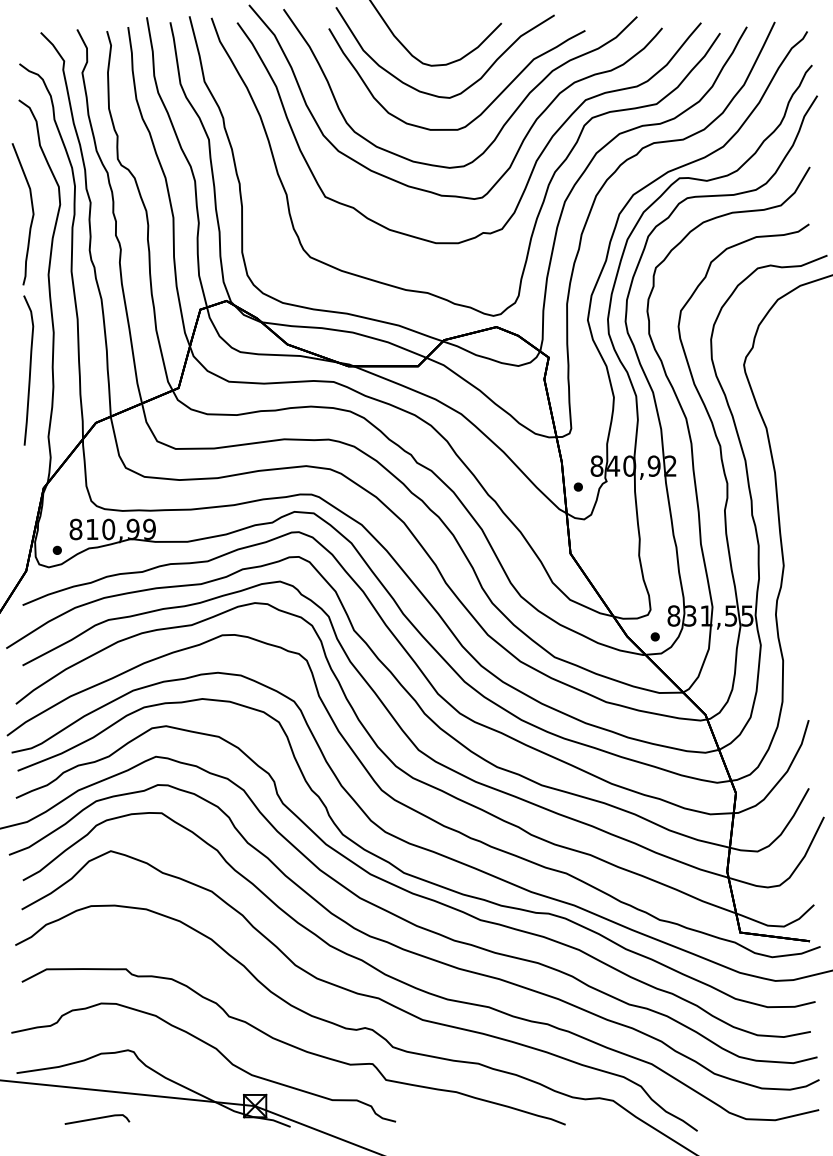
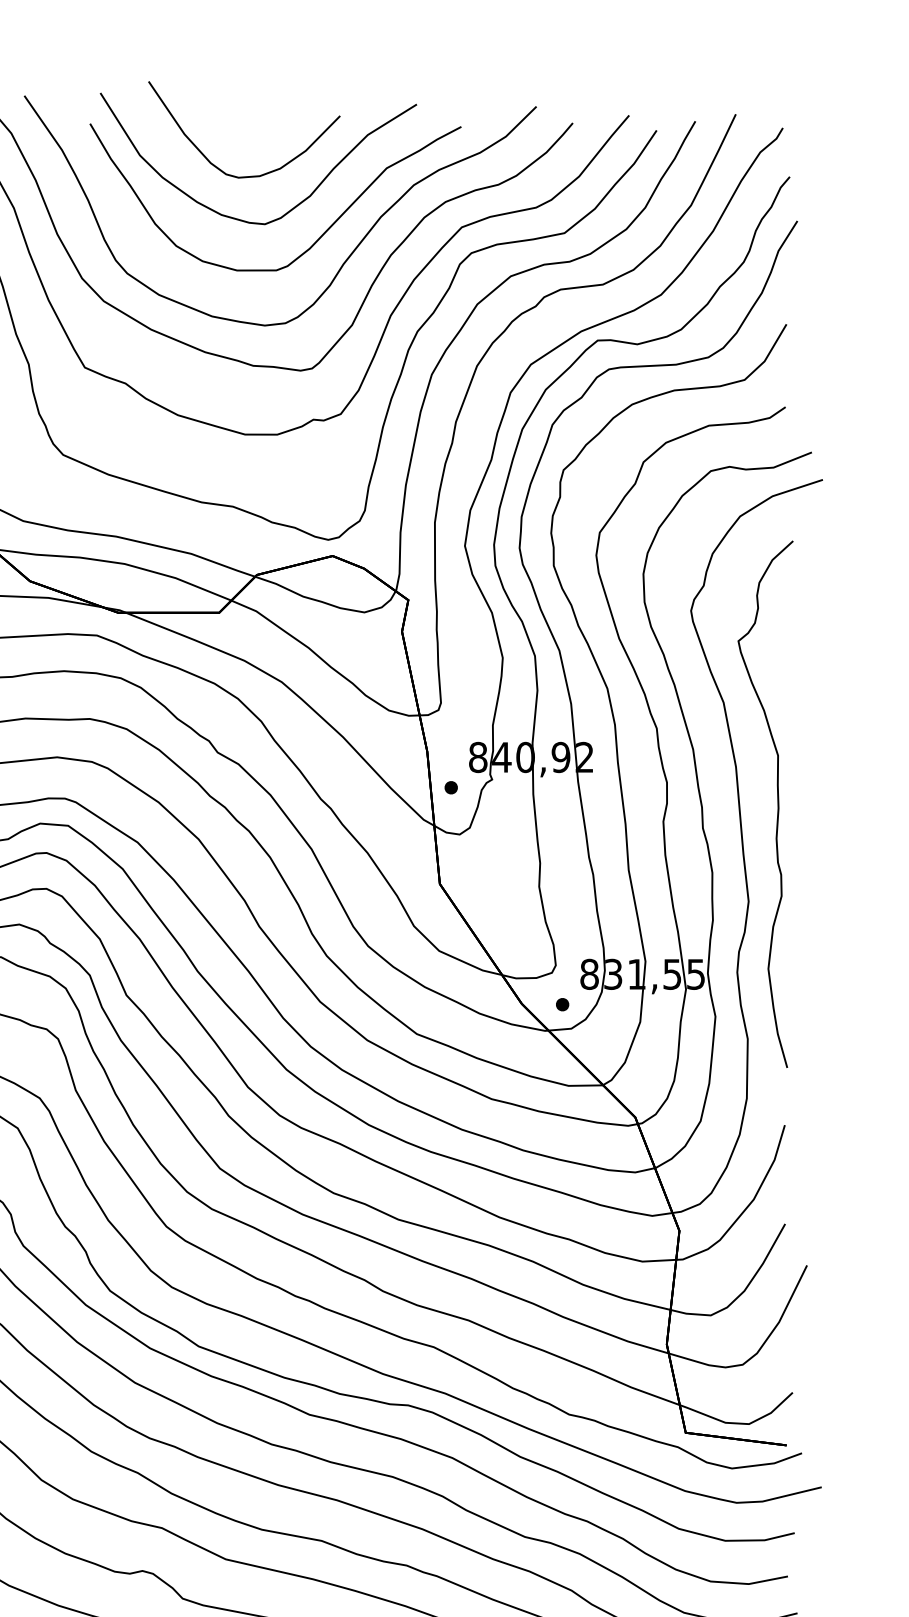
curve: (803, 498) -> (777, 804), added

